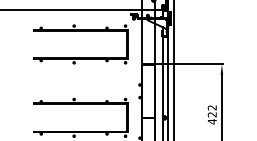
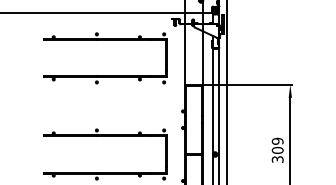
text: (212, 114) -> (277, 150), 422 -> 309

